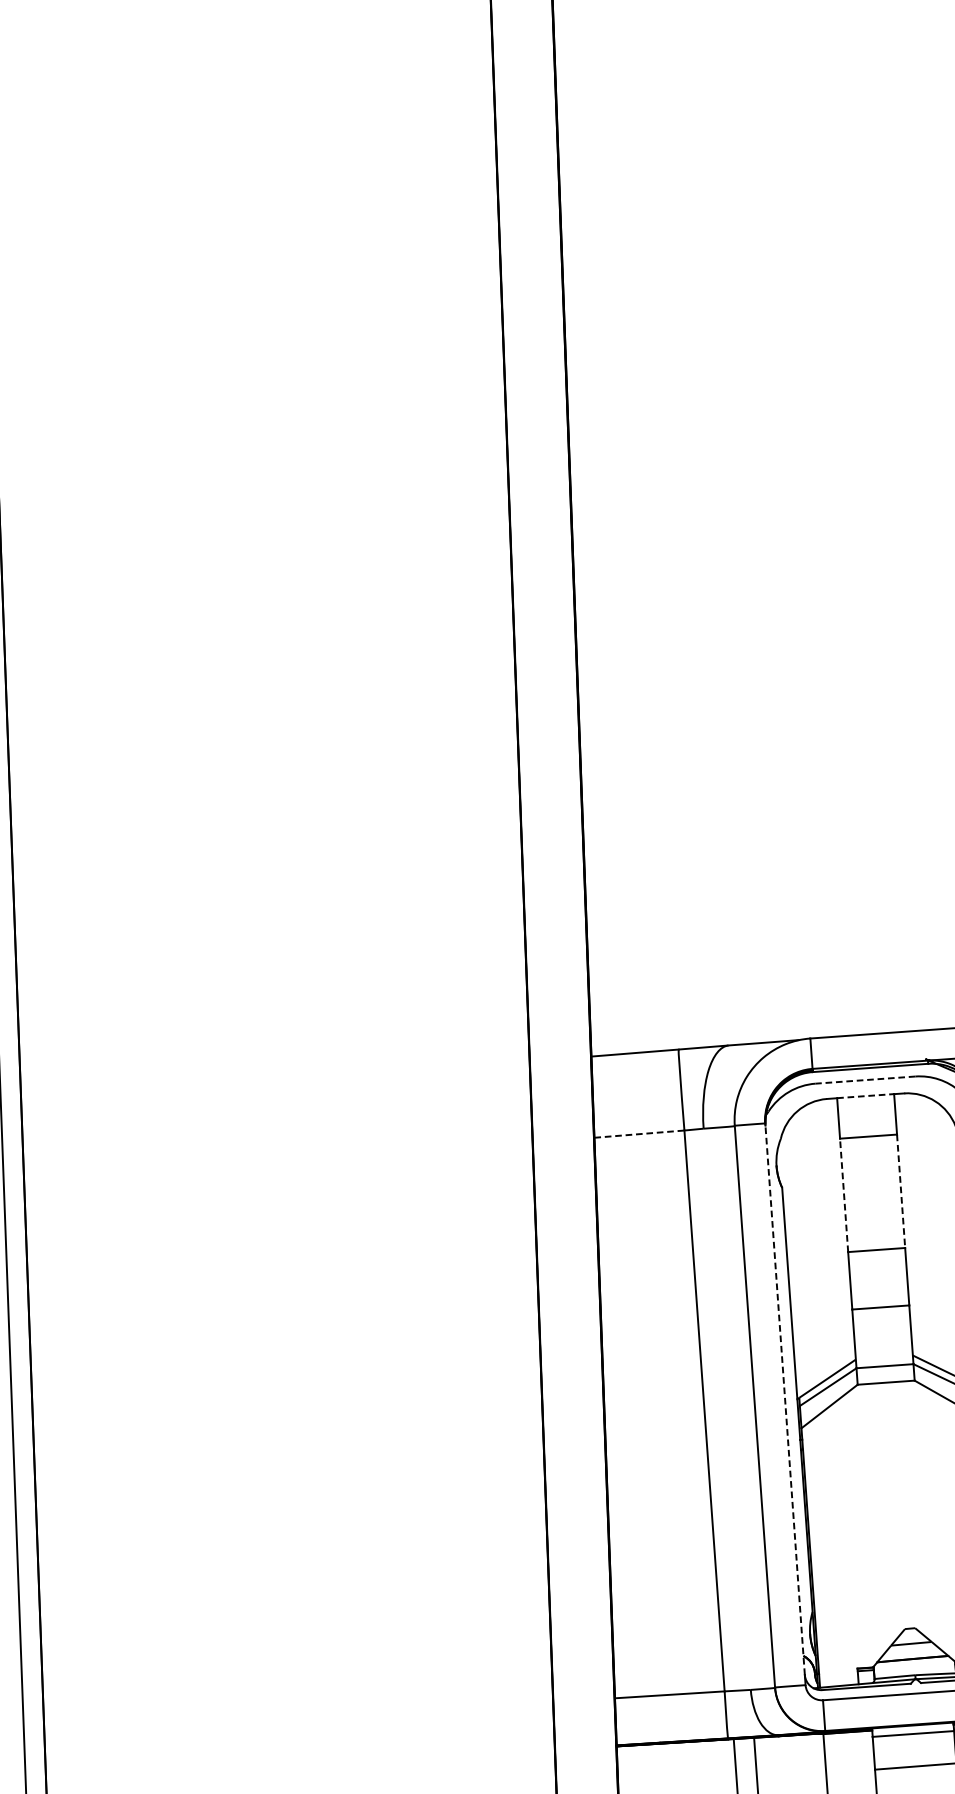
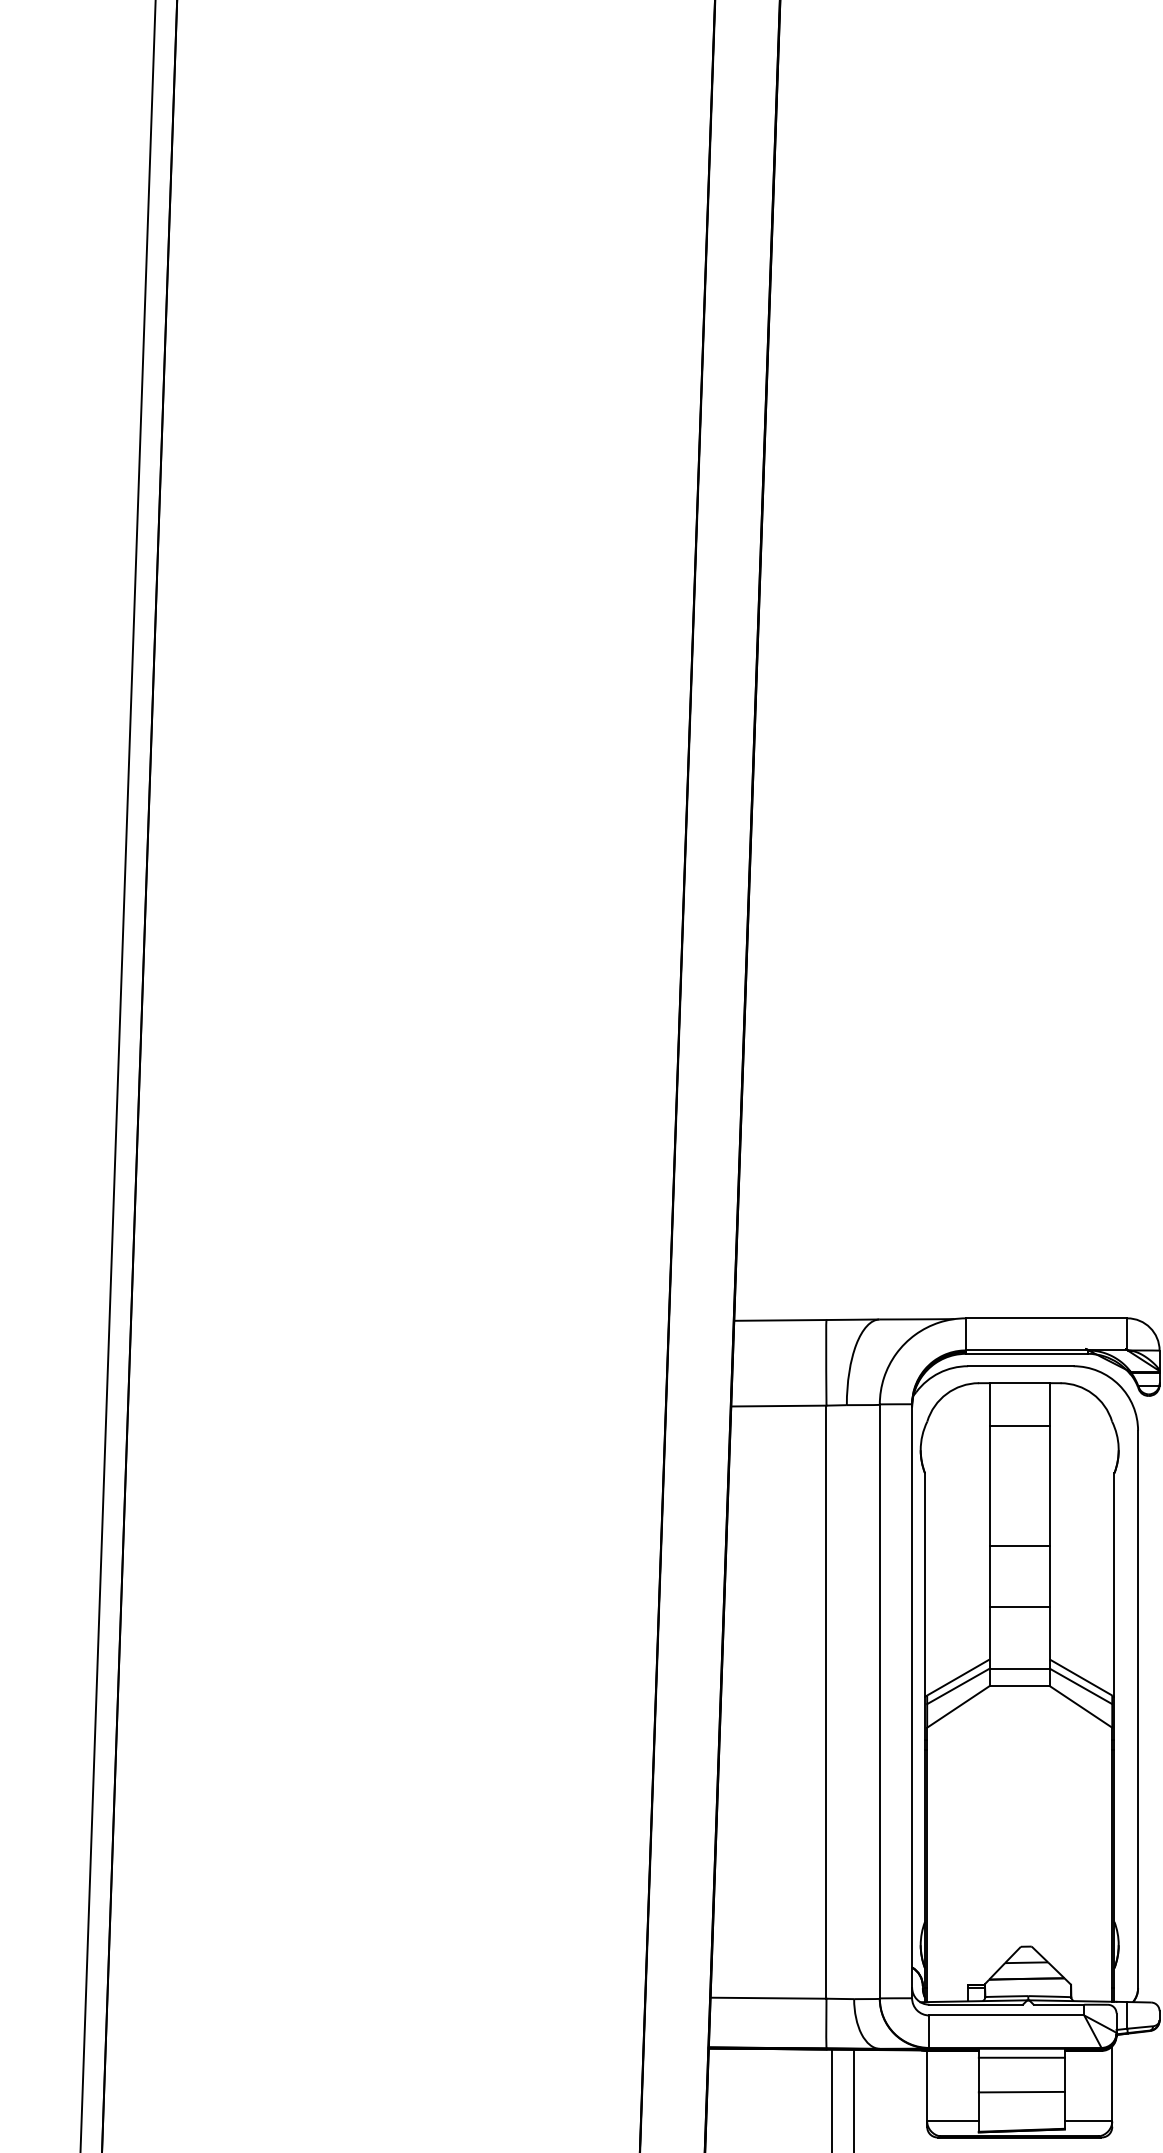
line: (865, 1080) -> (1020, 1366), dashed -> solid
line: (866, 1096) -> (1020, 1383), dashed -> solid
line: (639, 1134) -> (778, 1406), dashed -> solid
line: (900, 1190) -> (1049, 1485), dashed -> solid
line: (844, 1195) -> (989, 1485), dashed -> solid
line: (785, 1398) -> (912, 1695), dashed -> solid

